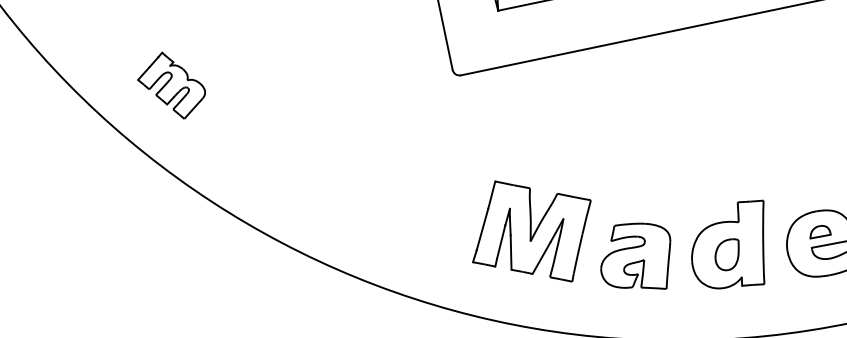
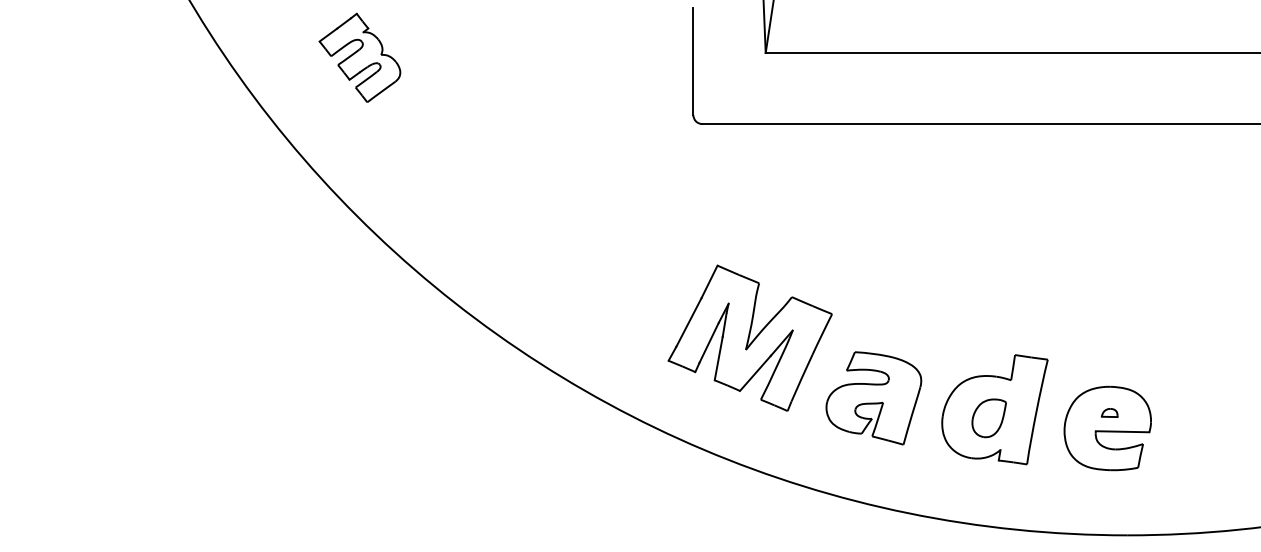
part: (171, 85) -> (359, 57), moved
part: (819, 231) -> (1109, 412), size x0.6

